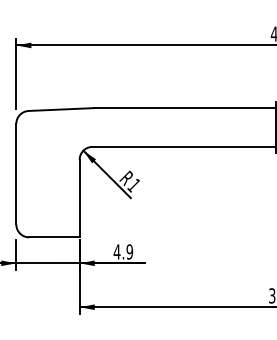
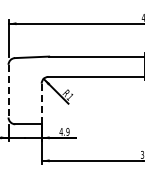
line: (16, 174) -> (8, 91), solid -> dashed
line: (79, 197) -> (41, 103), solid -> dashed

